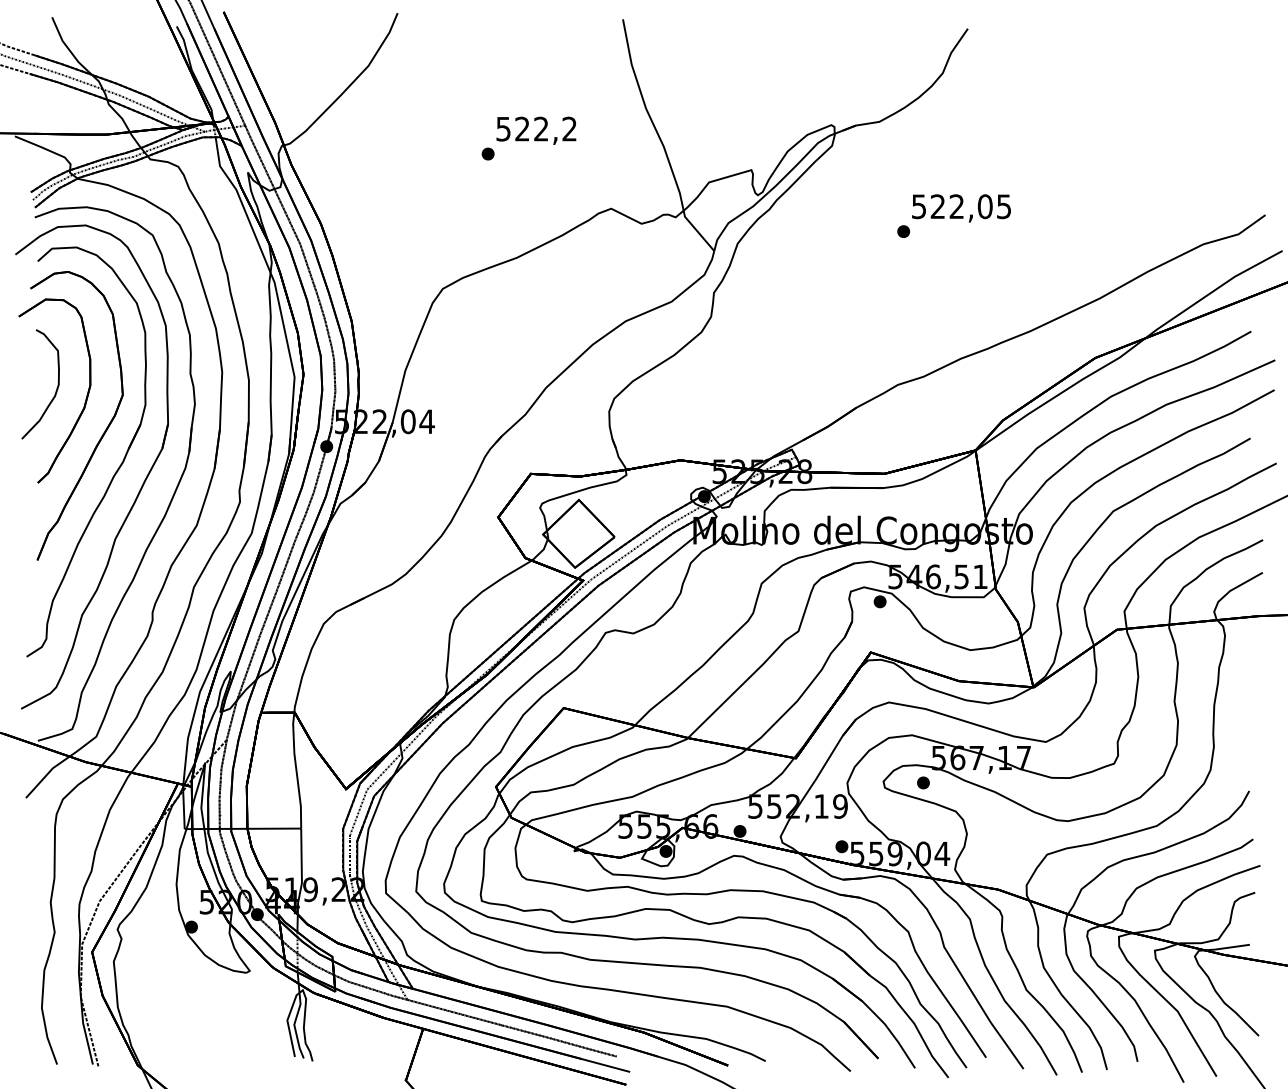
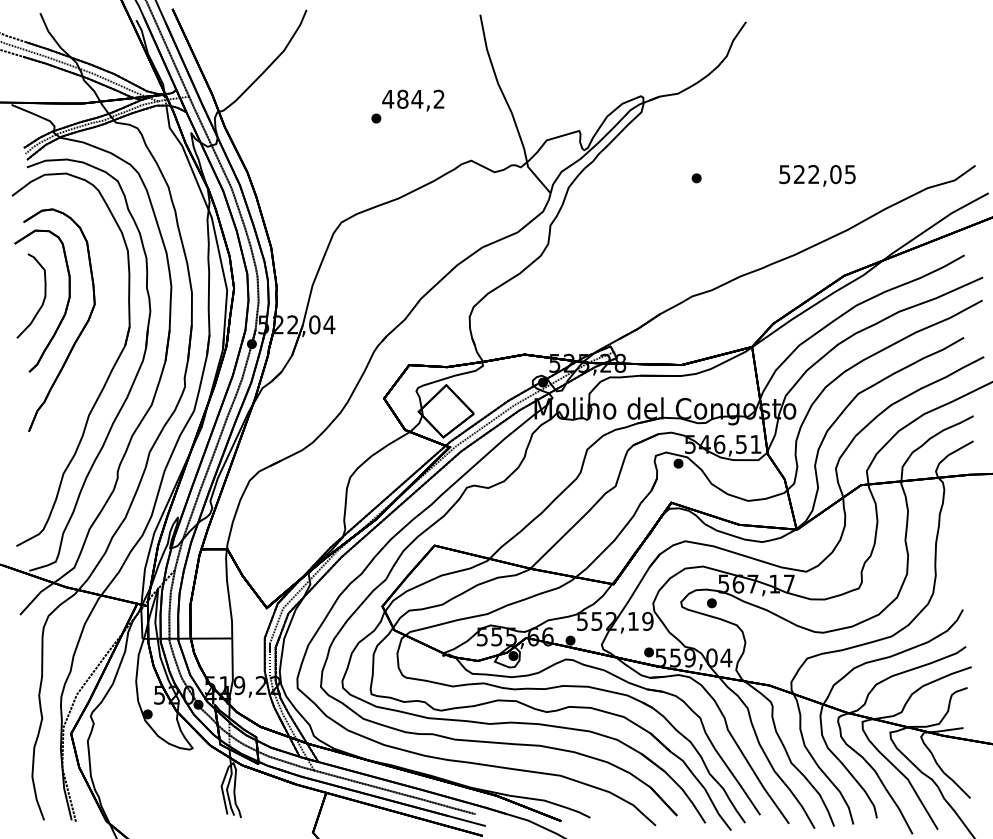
text: (522, 128) -> (402, 98), 522,2 -> 484,2
text: (961, 208) -> (817, 175), moved
part: (115, 471) -> (89, 363), removed

